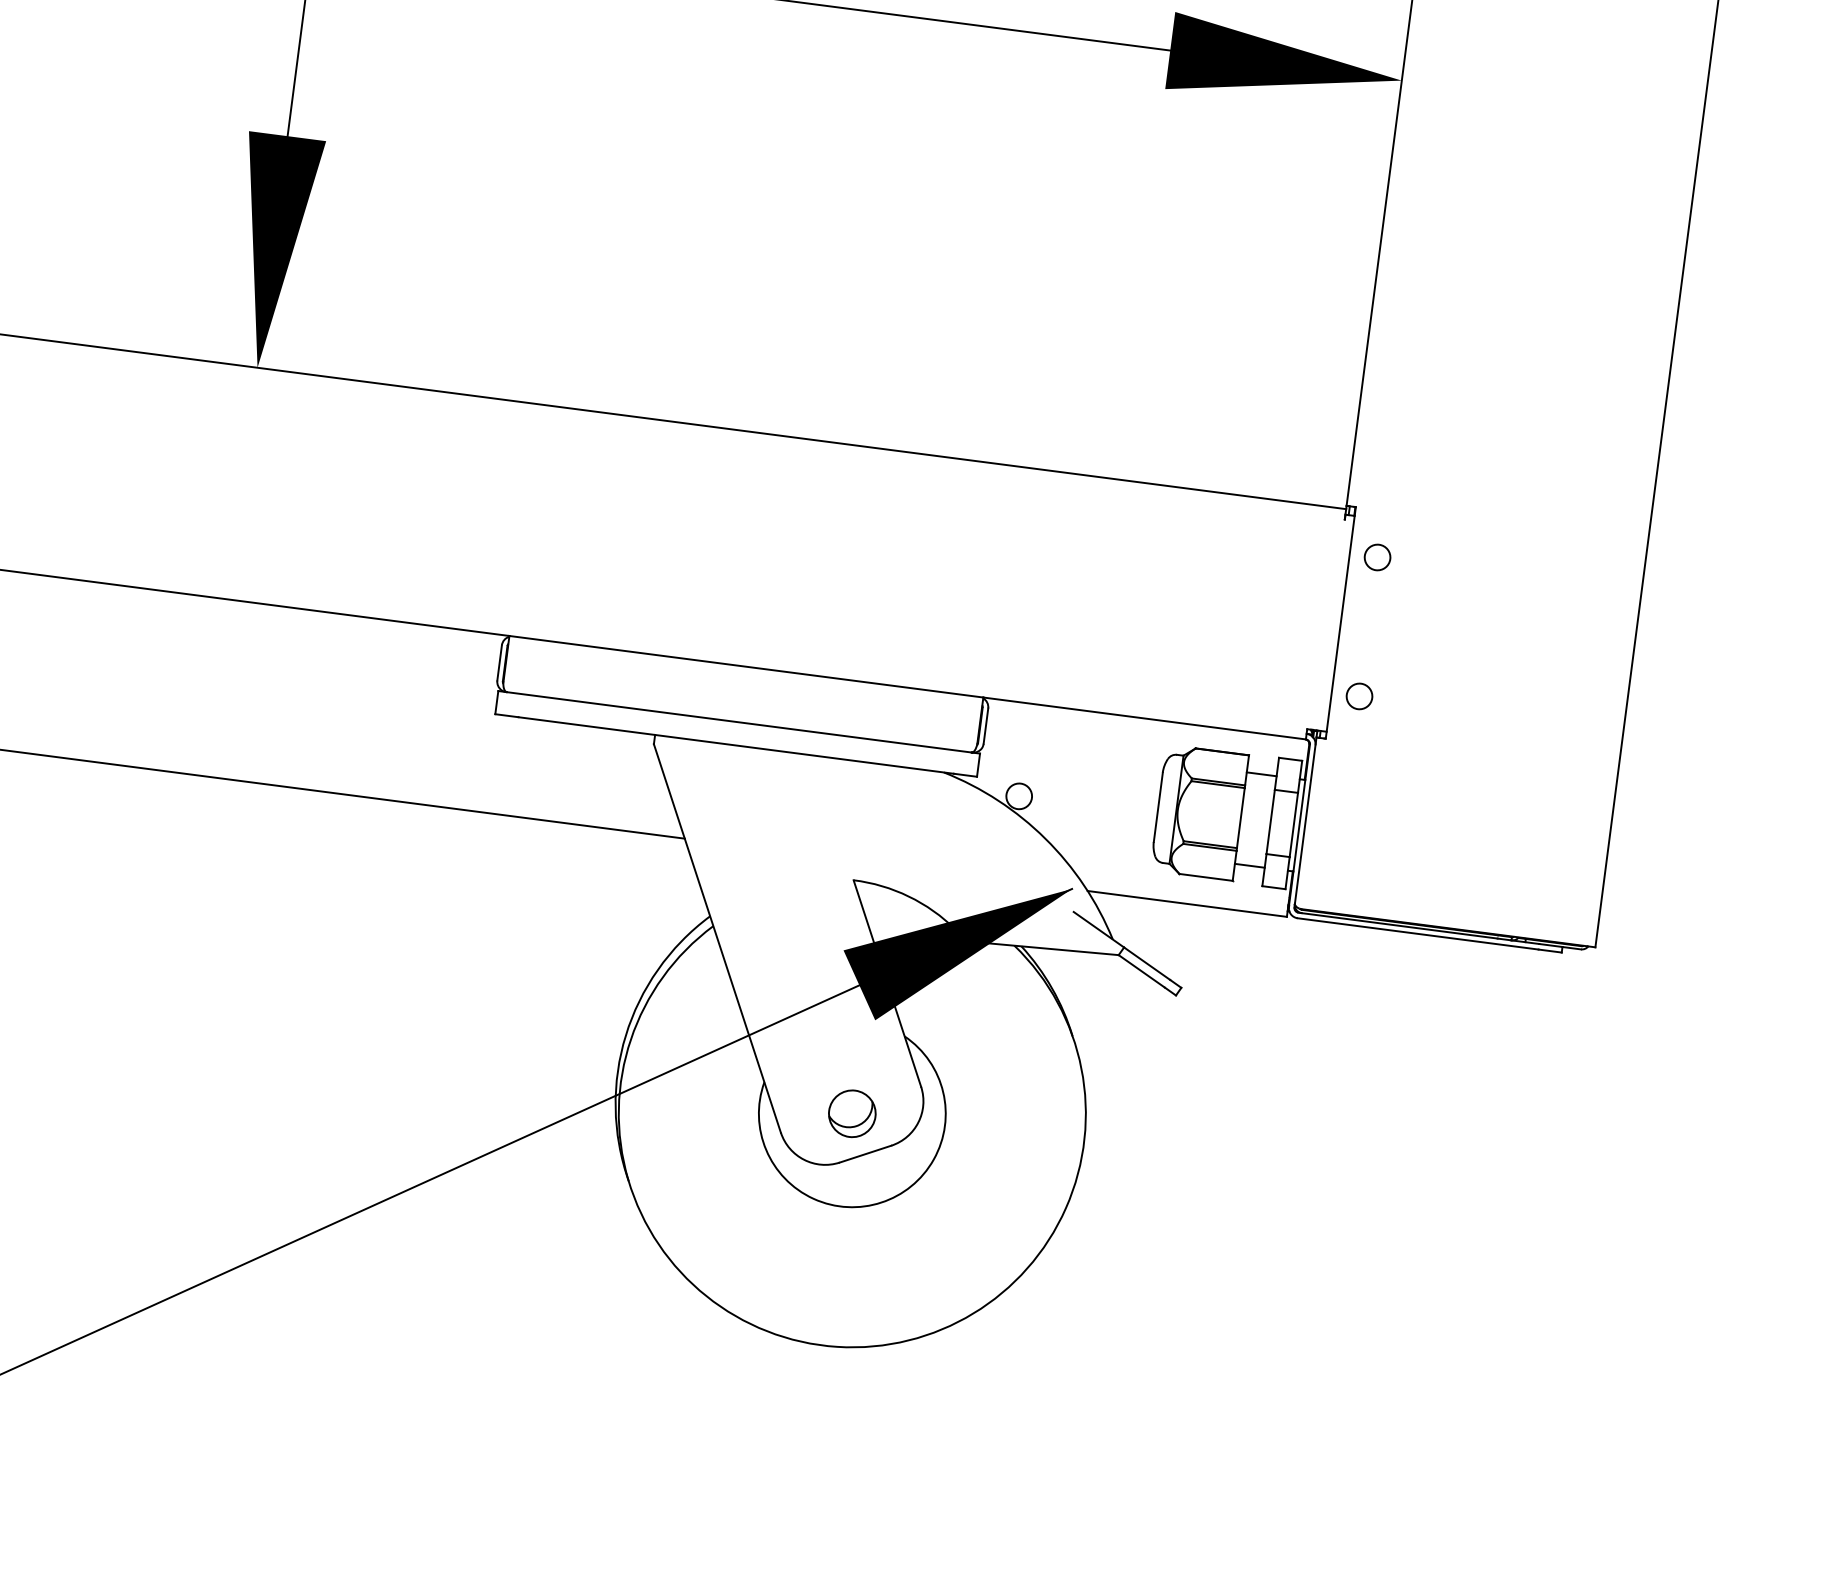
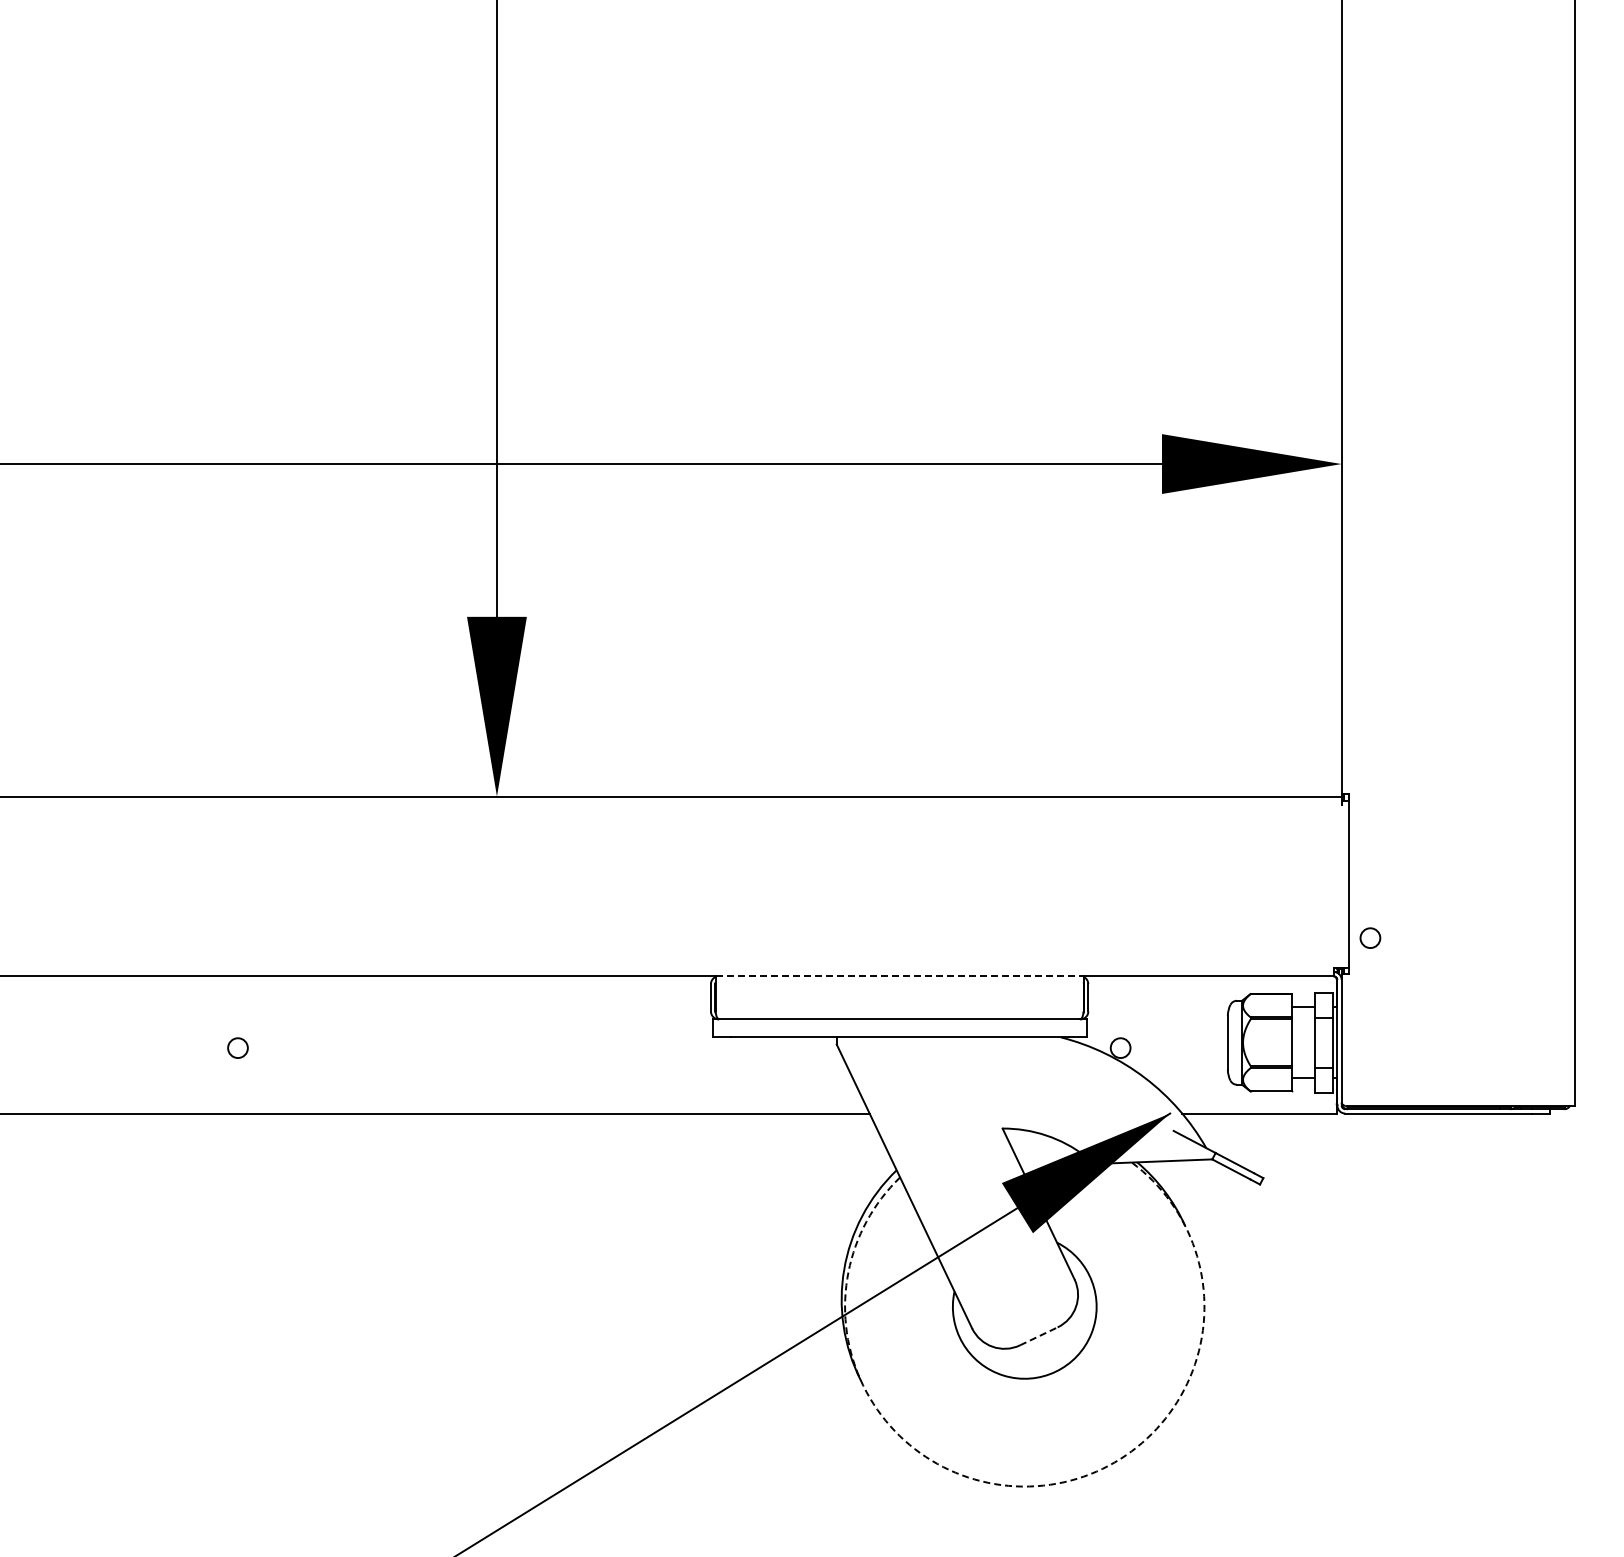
circle: (1377, 557) -> (1370, 830), removed
line: (746, 667) -> (899, 976), solid -> dashed
part: (852, 1113) -> (1024, 1306), removed
line: (865, 1154) -> (1038, 1336), solid -> dashed
arc: (837, 1347) -> (1036, 1486), solid -> dashed

